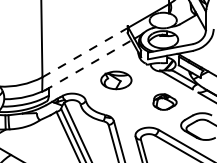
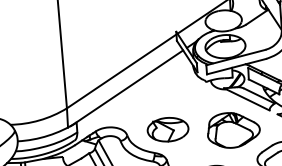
line: (85, 52) -> (122, 71), dashed -> solid
line: (88, 65) -> (127, 88), dashed -> solid
part: (116, 80) -> (168, 129), moved
part: (164, 101) -> (232, 129), size x1.67

